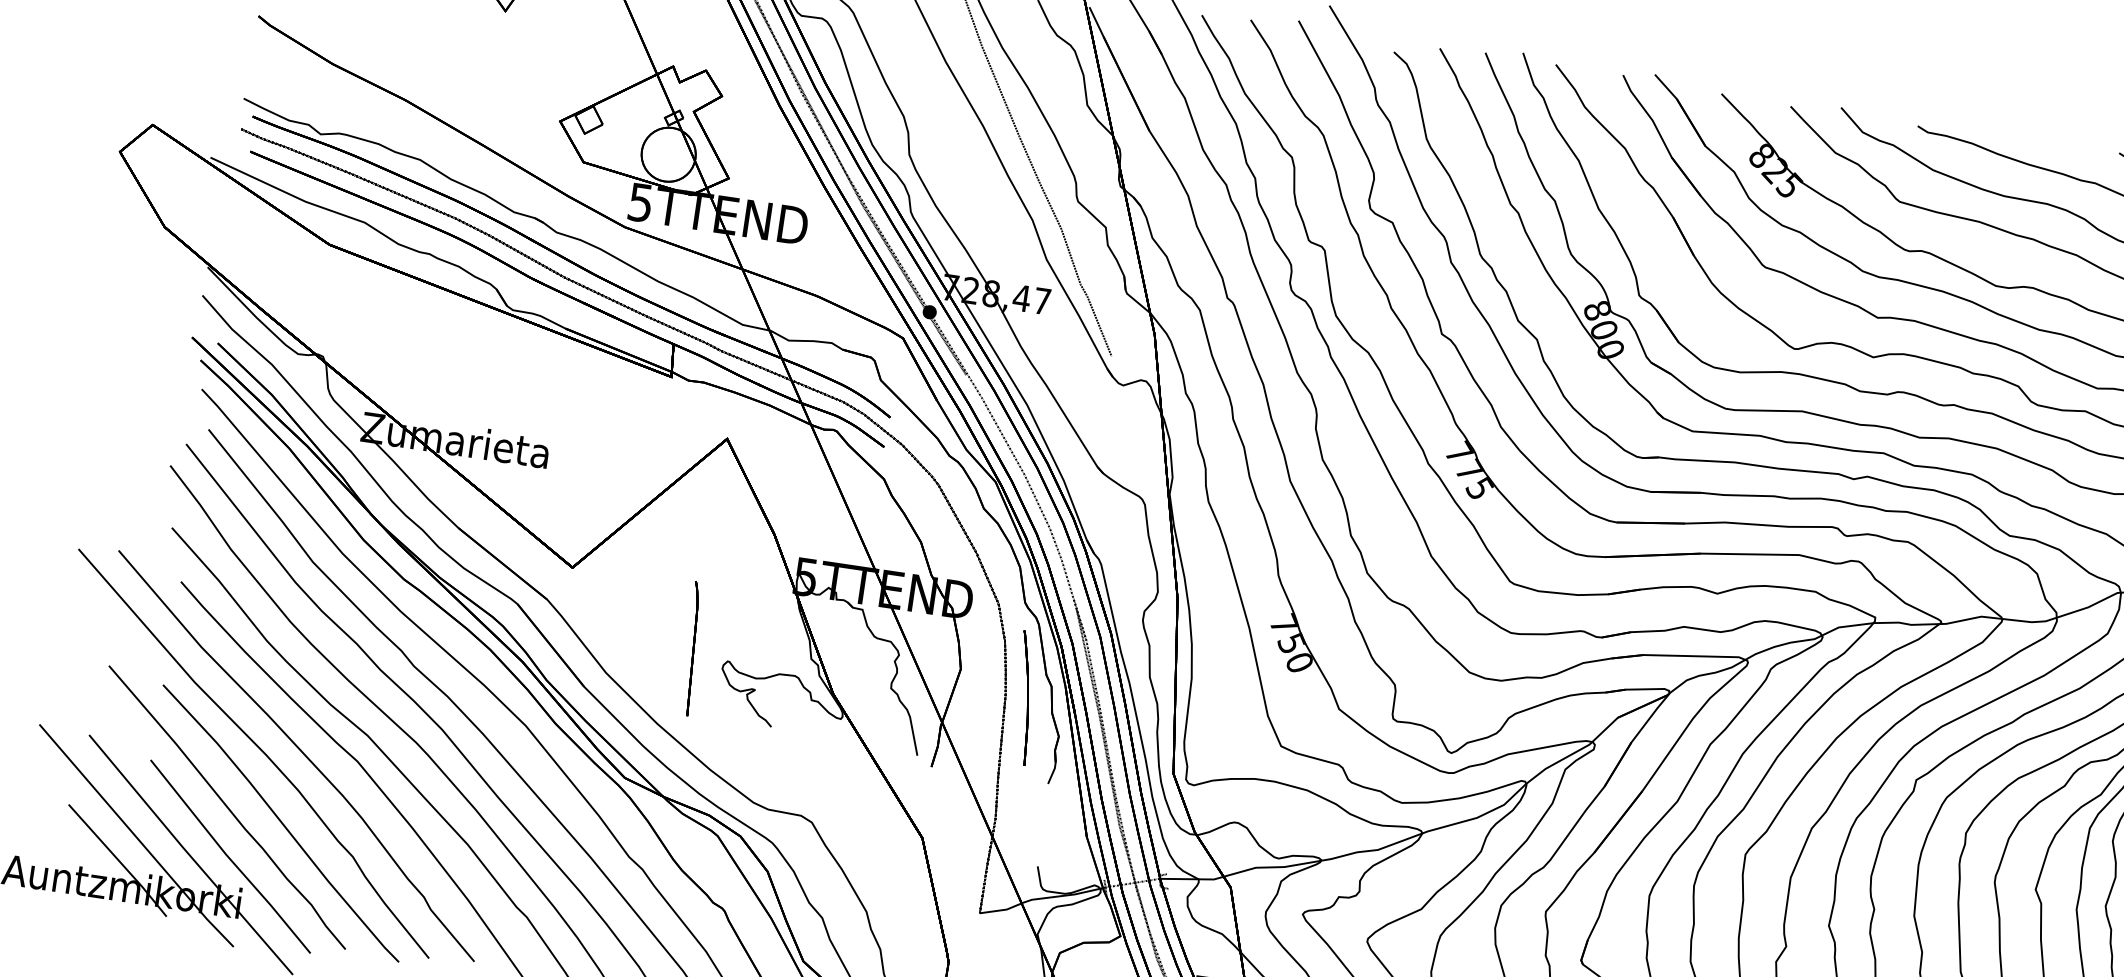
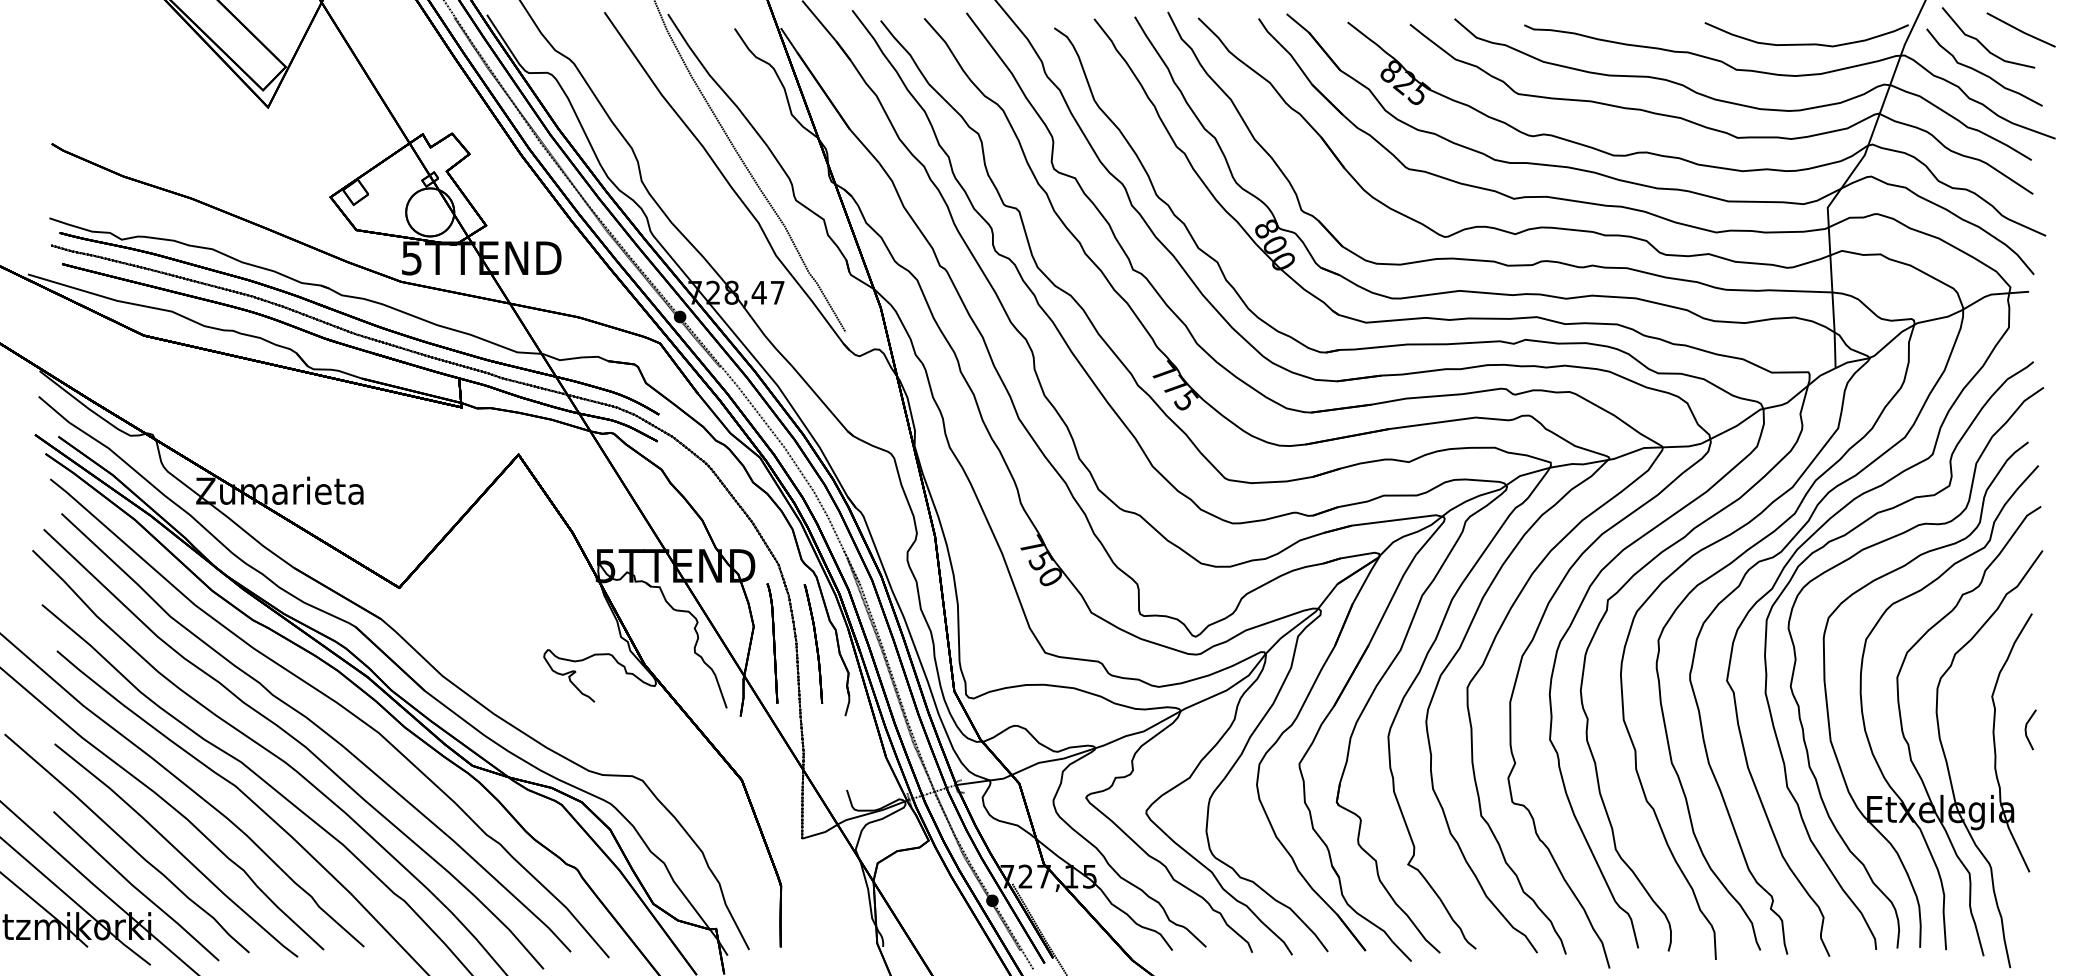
part: (691, 648) -> (772, 643), moved

